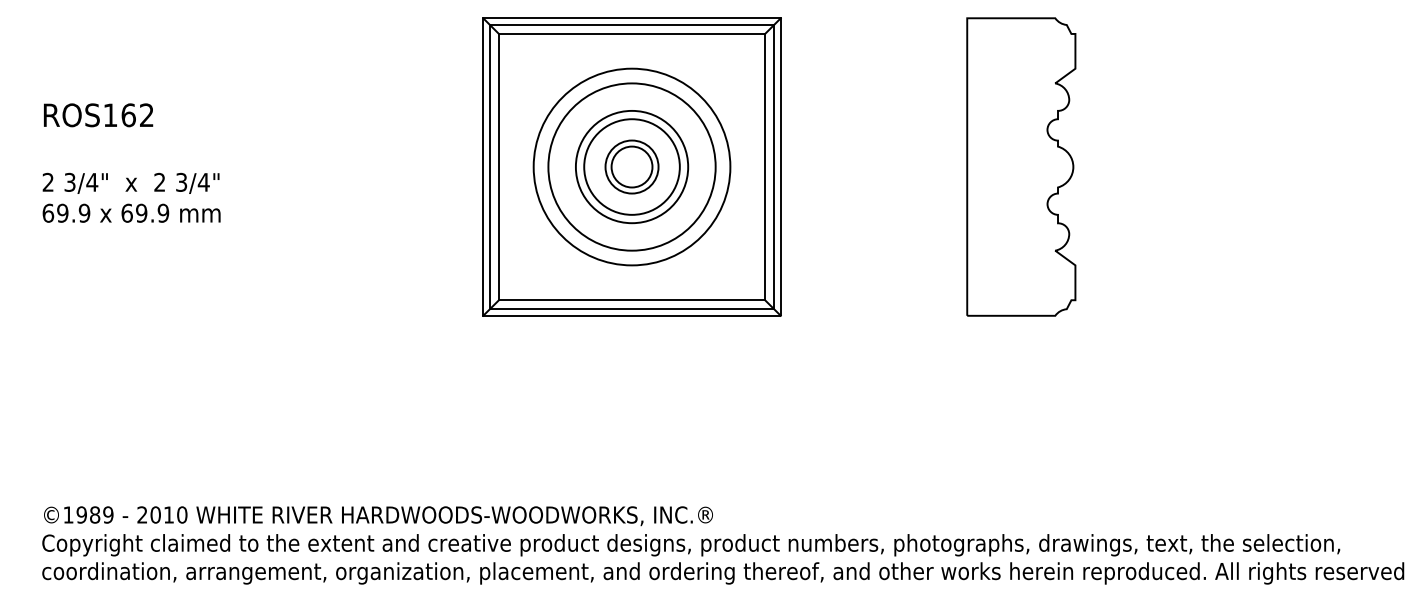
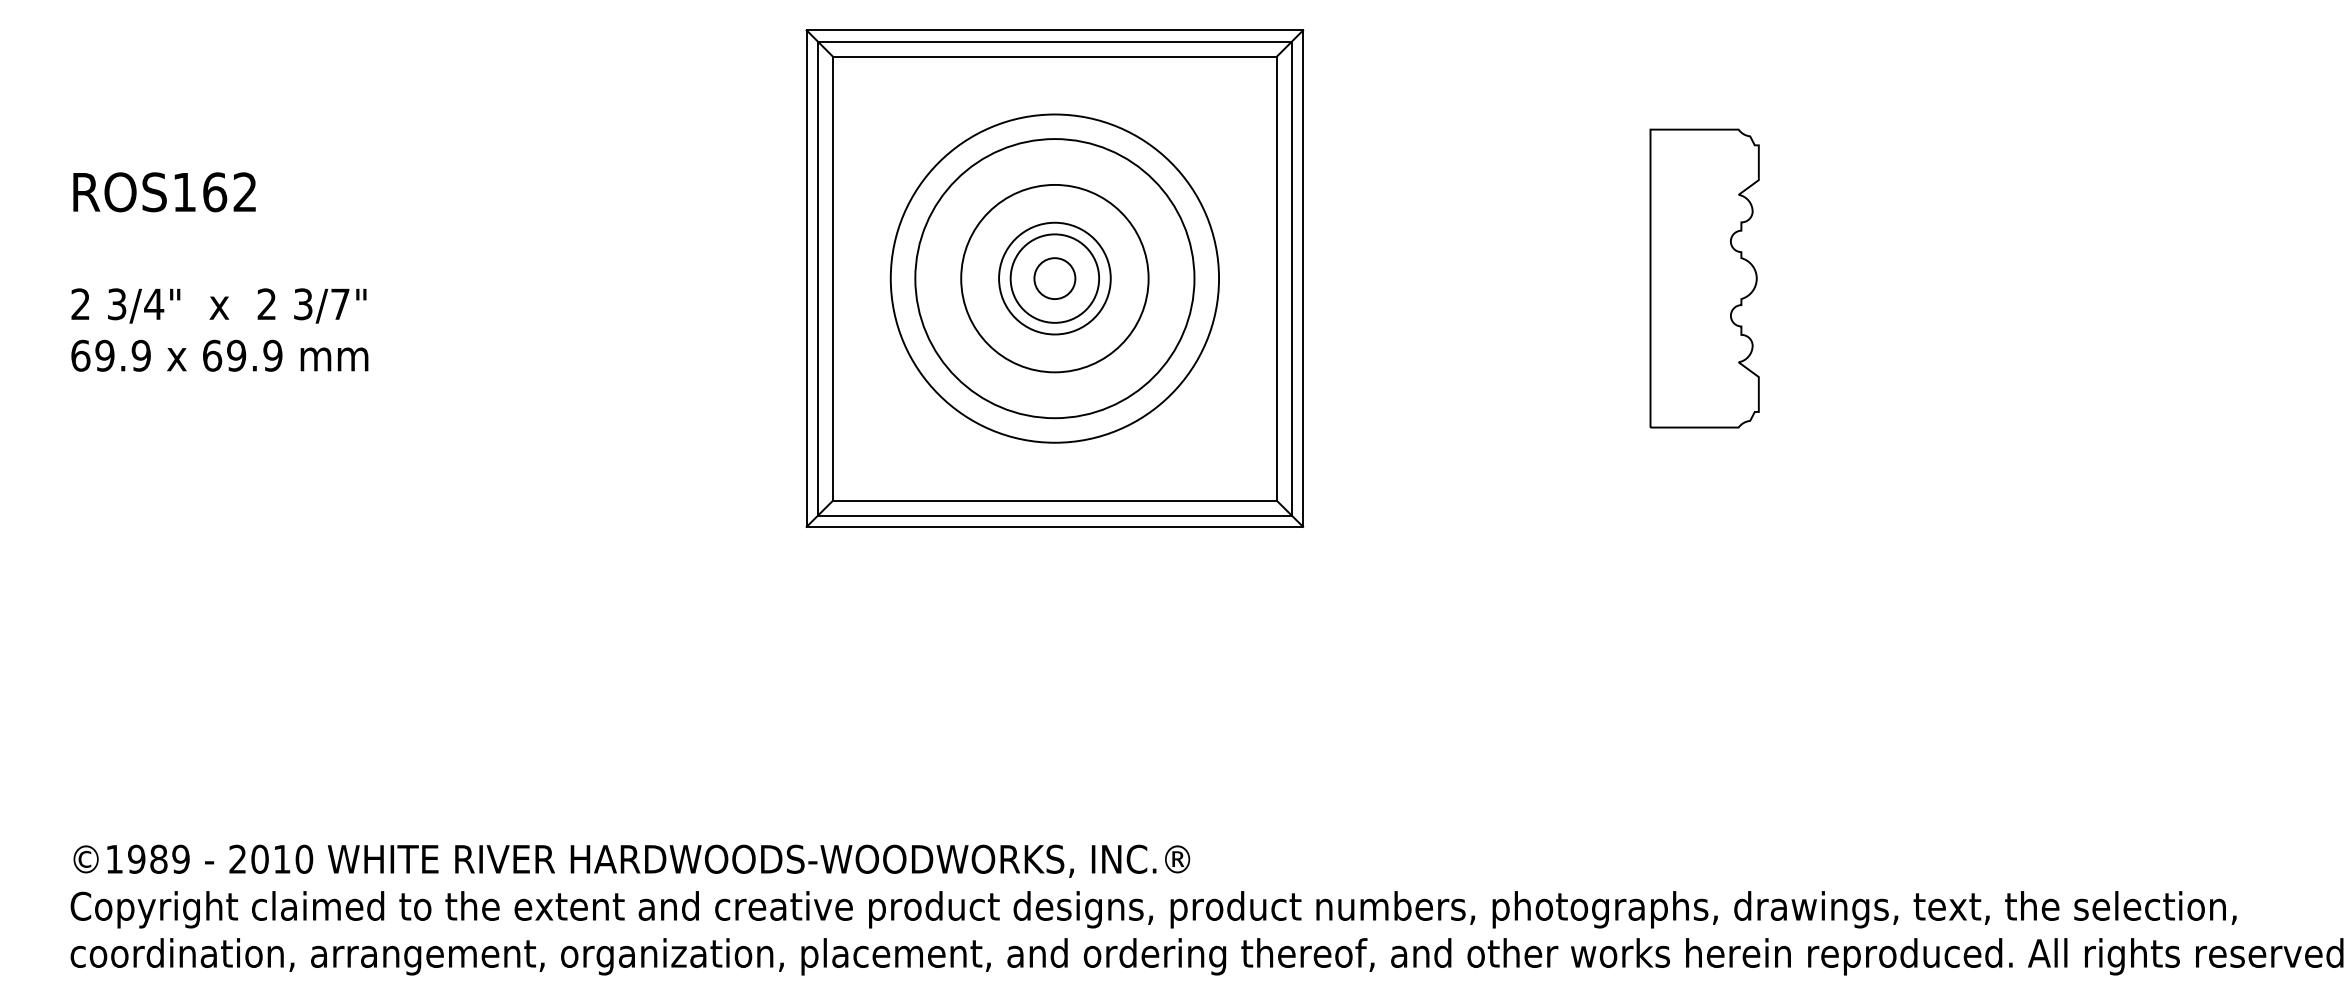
circle: (631, 166) -> (1054, 277), size x0.6
circle: (631, 166) -> (1054, 277), size x0.7
part: (1021, 166) -> (1704, 277), size x0.6
text: (203, 182) -> (339, 304), 3/4" -> 3/7"

